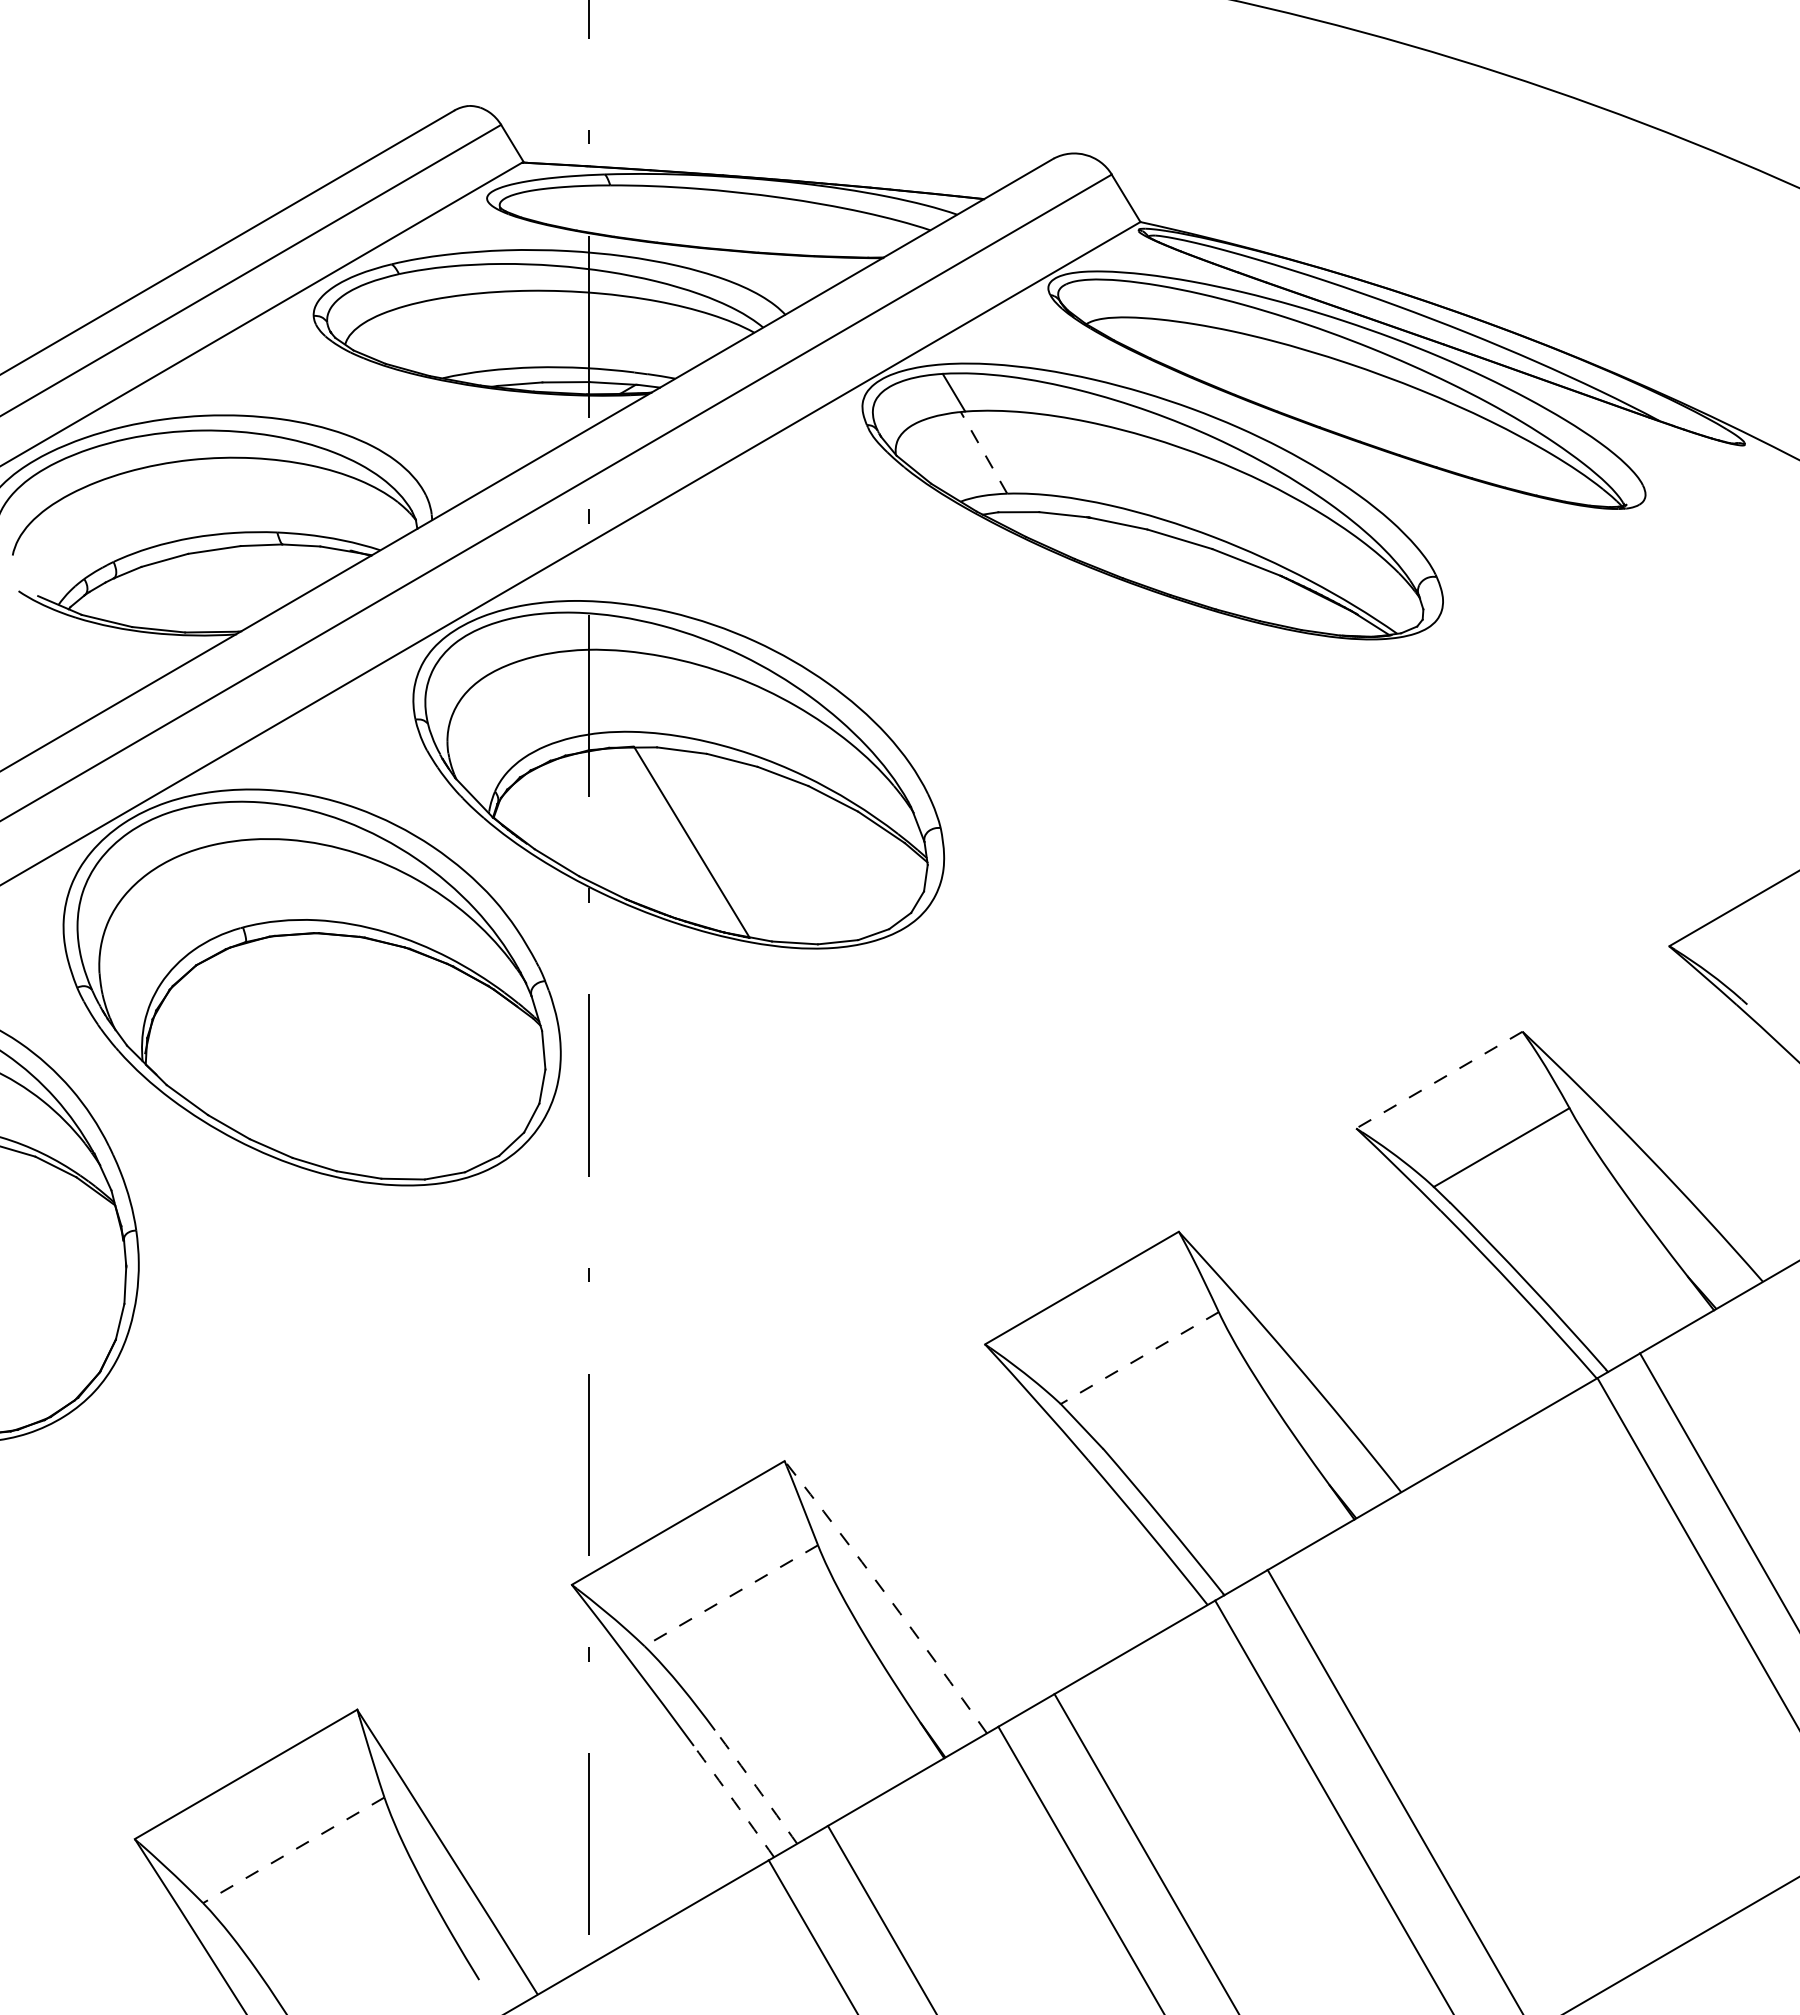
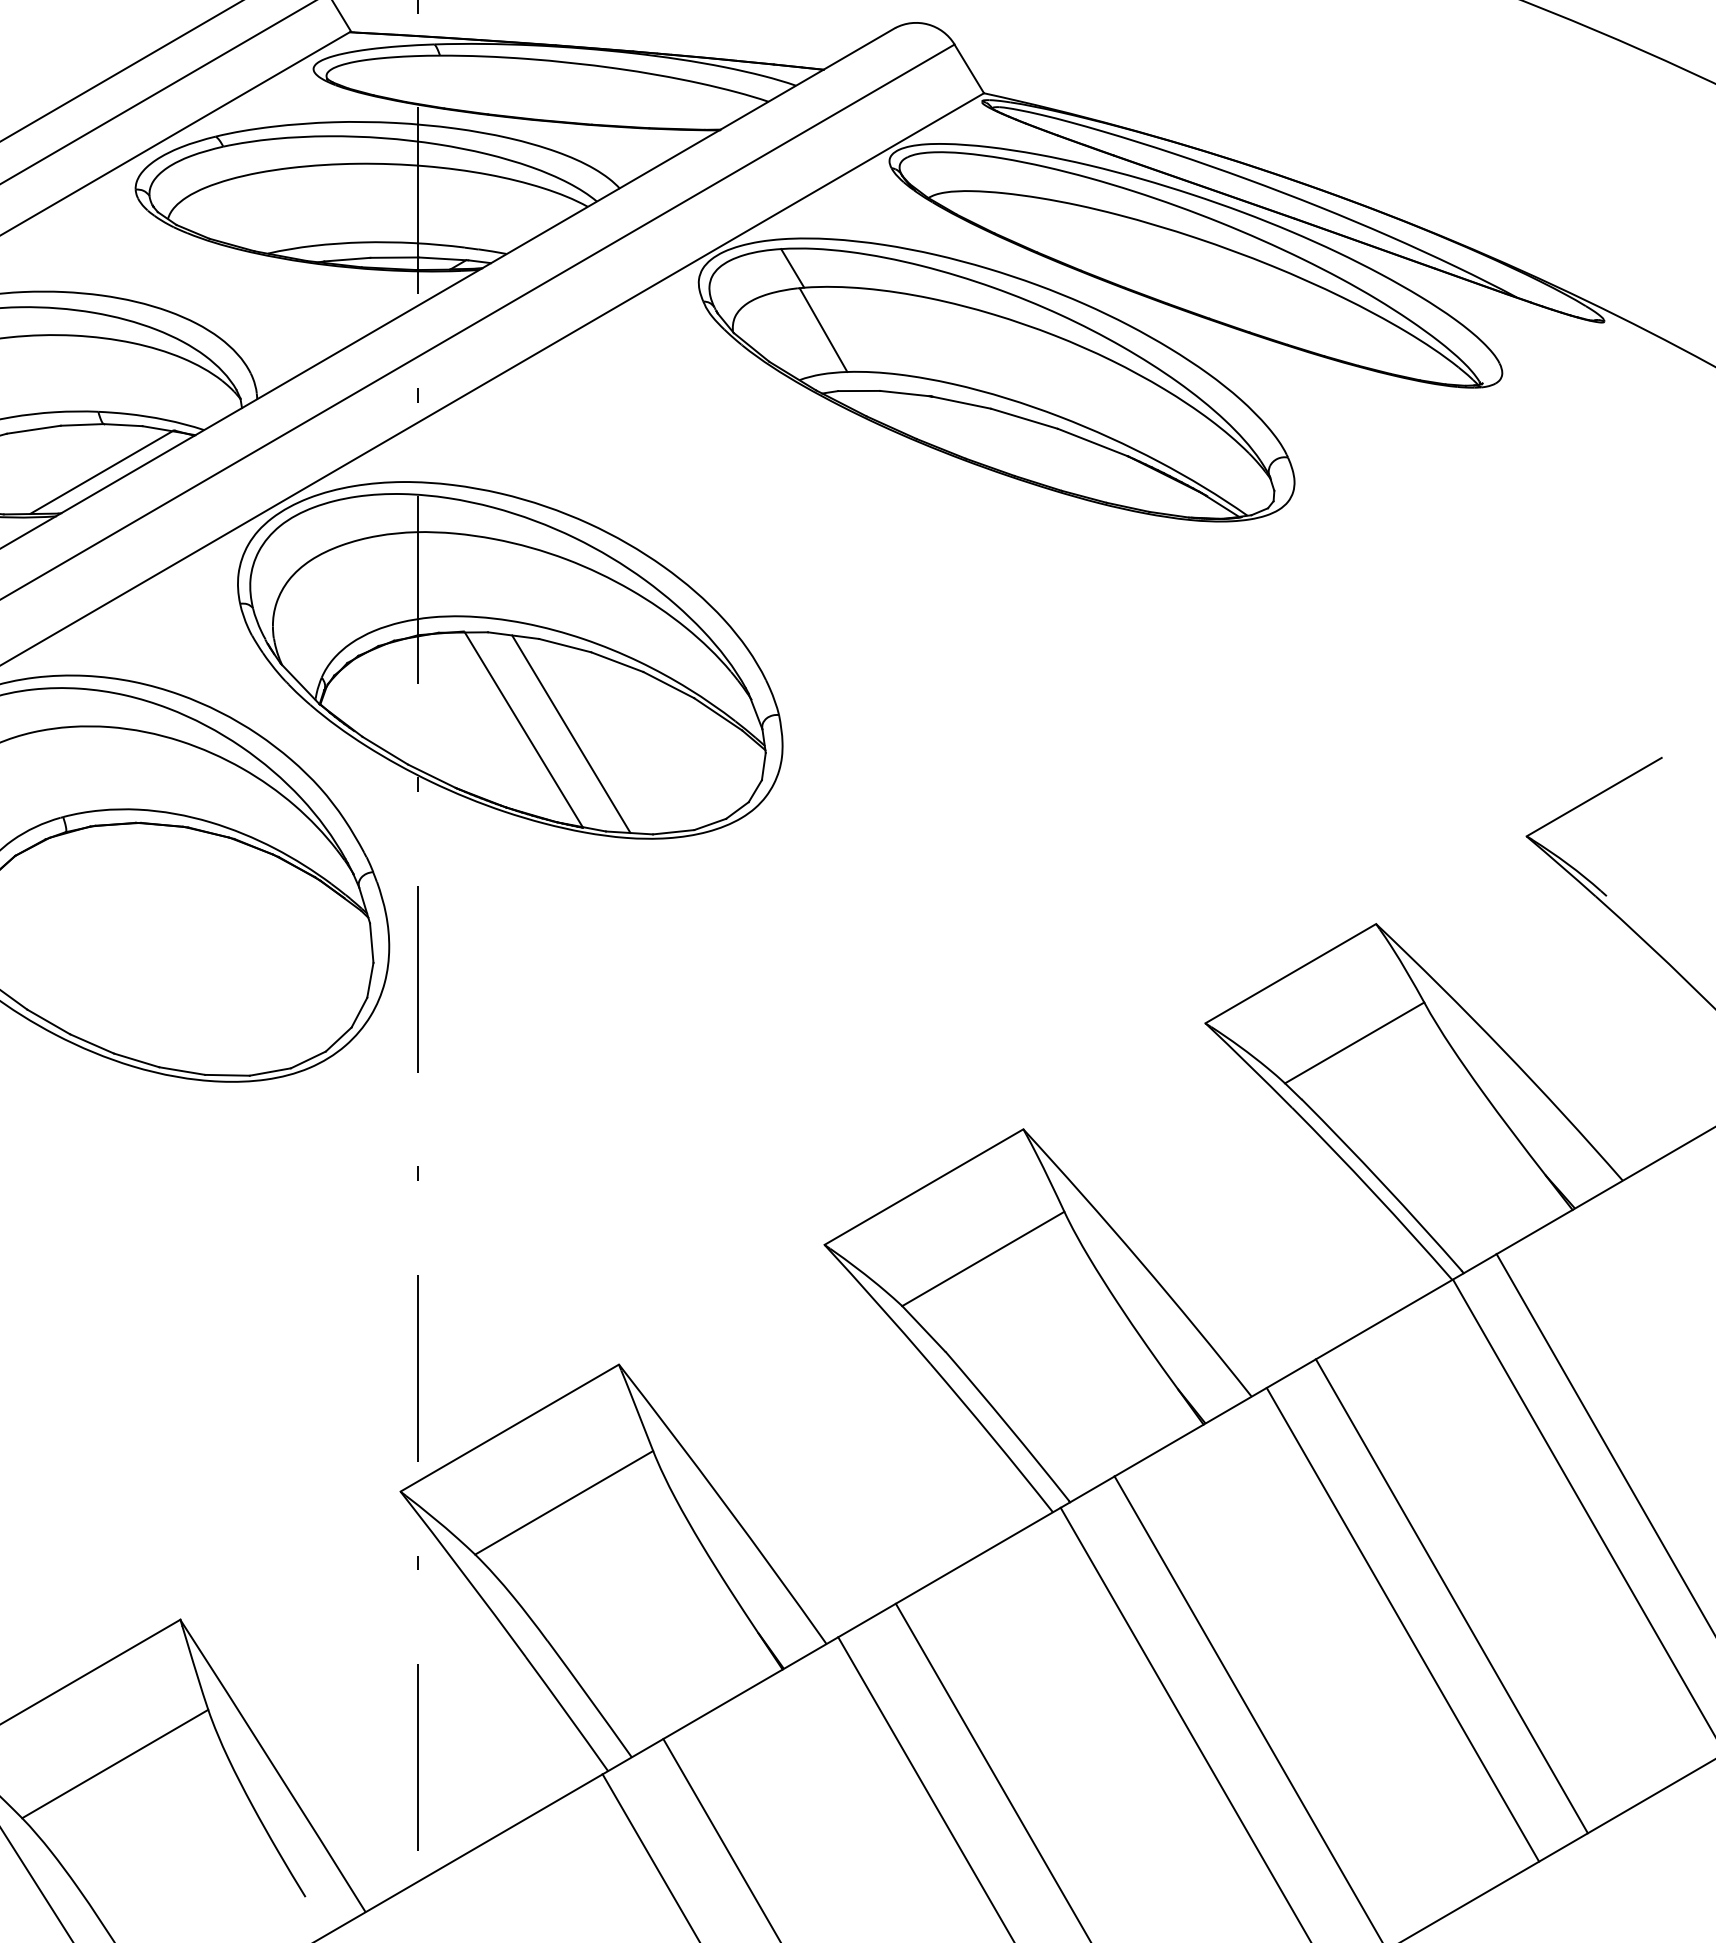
line: (984, 452) -> (823, 329), dashed -> solid
line: (279, 591) -> (100, 472), added
line: (737, 846) -> (570, 734), added
line: (1438, 1080) -> (1289, 974), dashed -> solid
line: (1139, 1358) -> (983, 1259), dashed -> solid
arc: (887, 1595) -> (724, 1502), dashed -> solid
line: (730, 1596) -> (563, 1503), dashed -> solid
line: (1595, 1686) -> (1450, 1595), added
line: (1548, 1714) -> (1402, 1624), added
arc: (756, 1786) -> (590, 1698), dashed -> solid
arc: (734, 1801) -> (567, 1713), dashed -> solid
line: (293, 1850) -> (114, 1764), dashed -> solid

